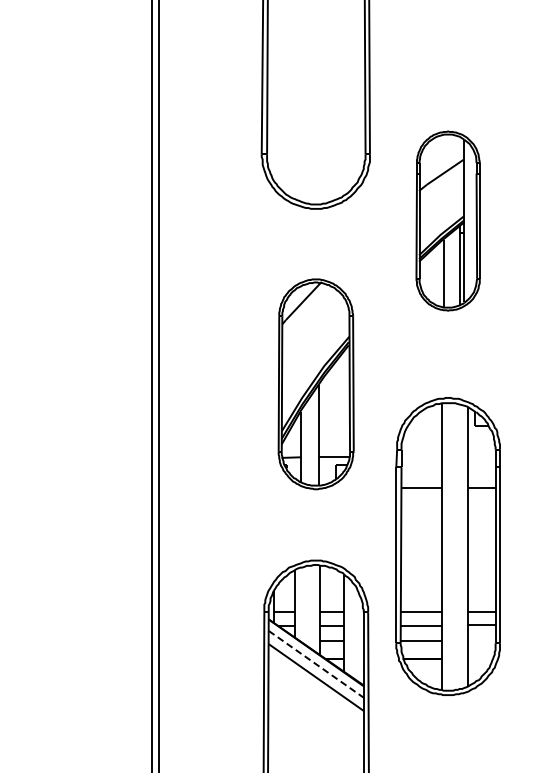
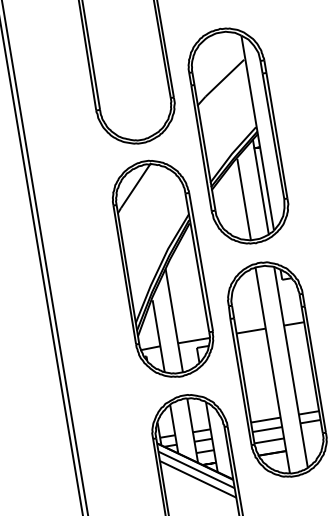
part: (447, 220) -> (237, 135), size x1.67
part: (315, 384) -> (162, 269), size x1.43
line: (316, 664) -> (196, 470), dashed -> solid

